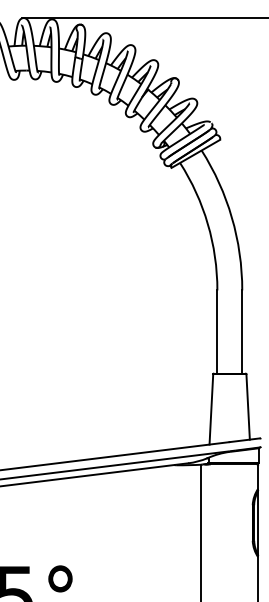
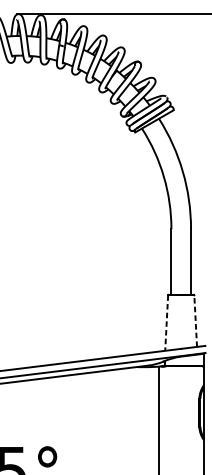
line: (248, 406) -> (195, 320), solid -> dashed
line: (211, 409) -> (166, 323), solid -> dashed

